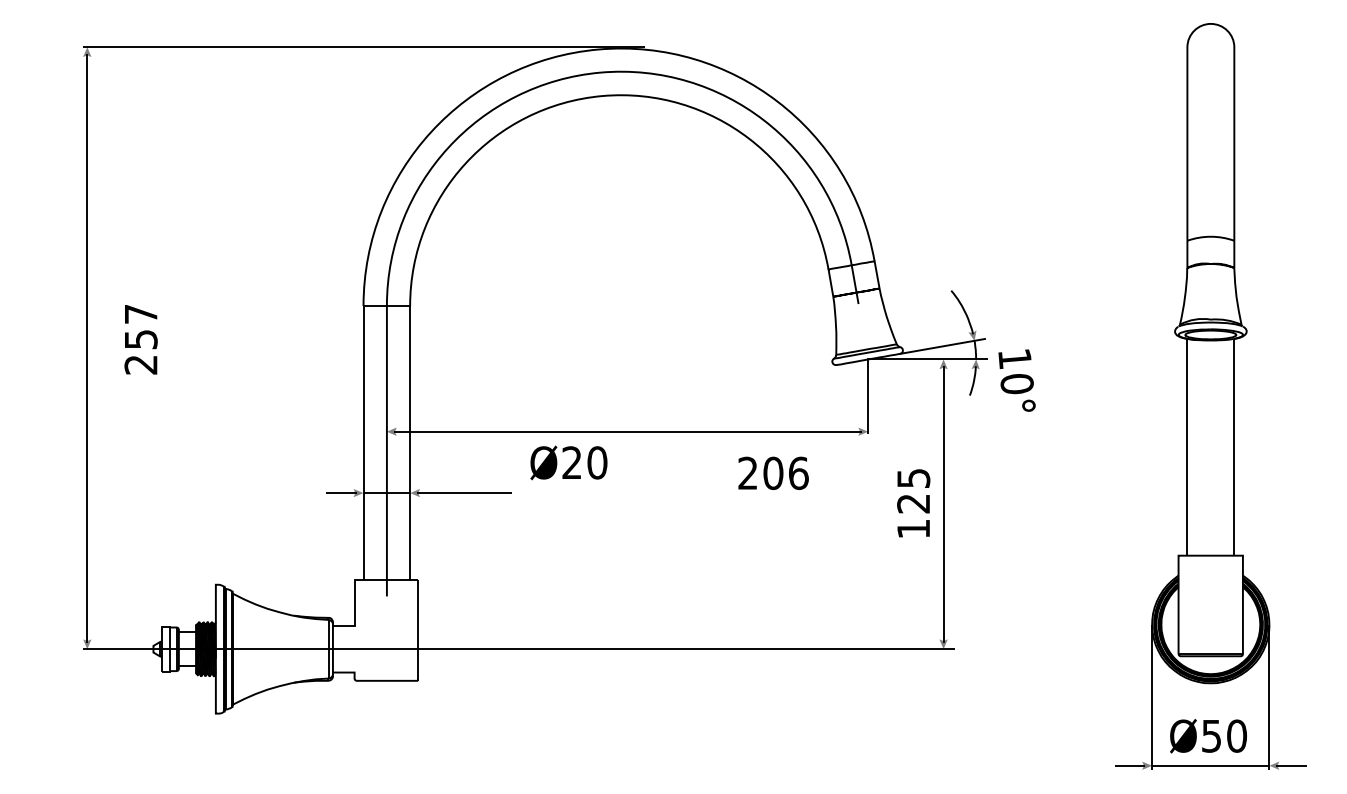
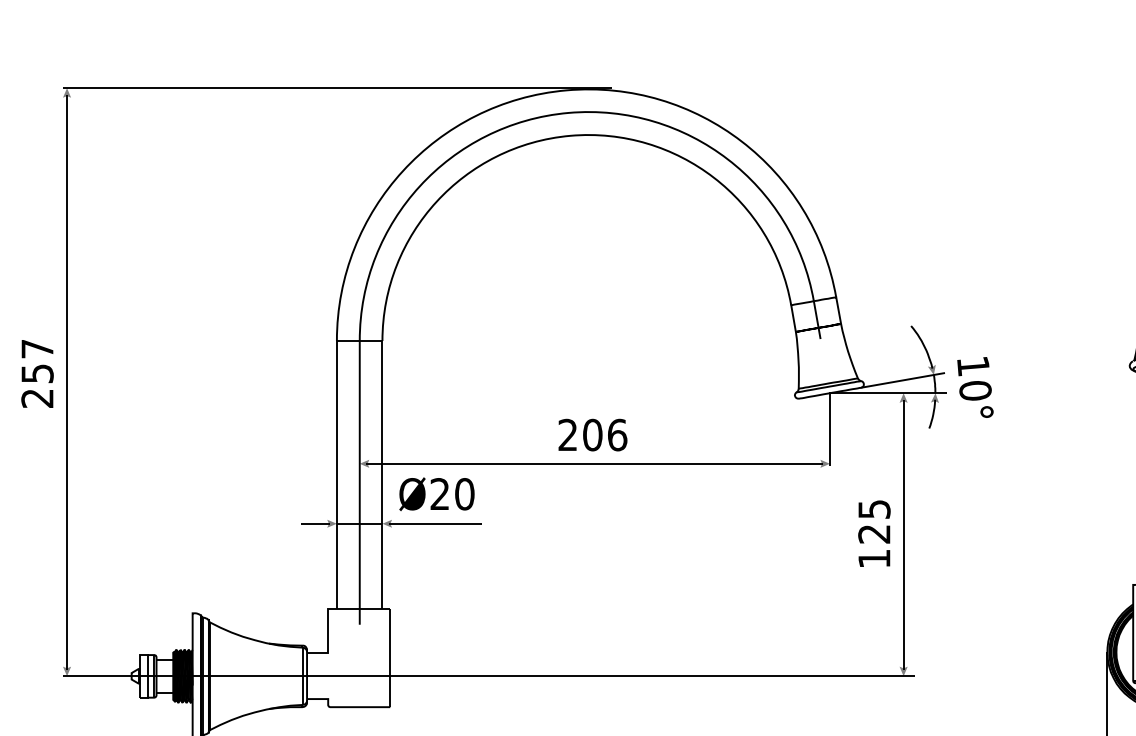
text: (140, 339) -> (36, 373), moved
text: (1016, 380) -> (974, 387), moved
text: (568, 462) -> (436, 493), moved
text: (773, 472) -> (592, 434), moved

